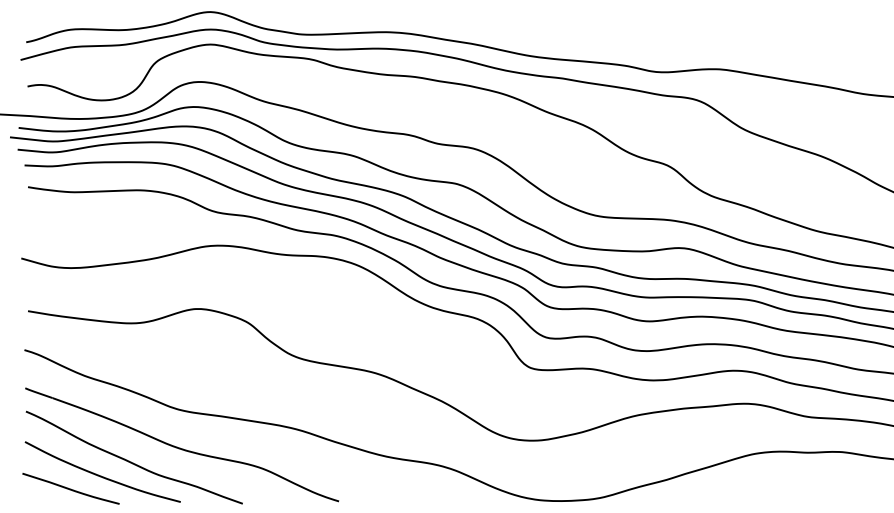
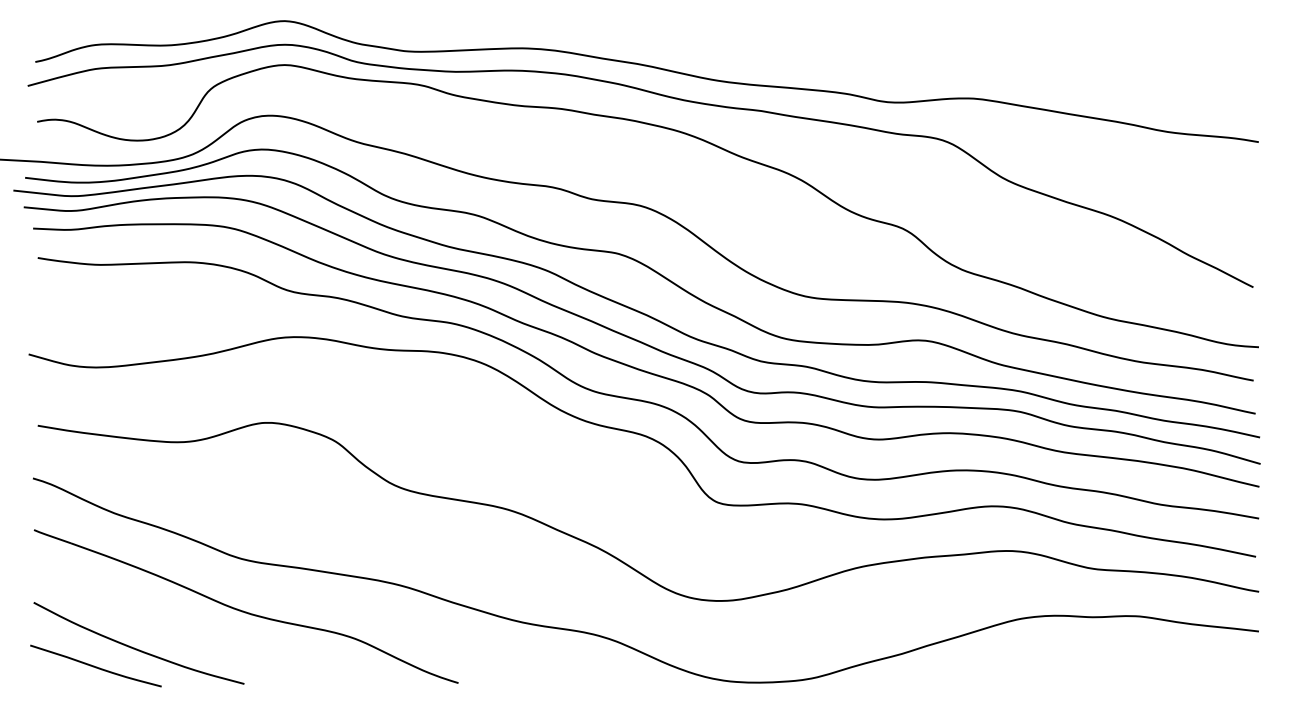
curve: (131, 461) -> (177, 629), removed

